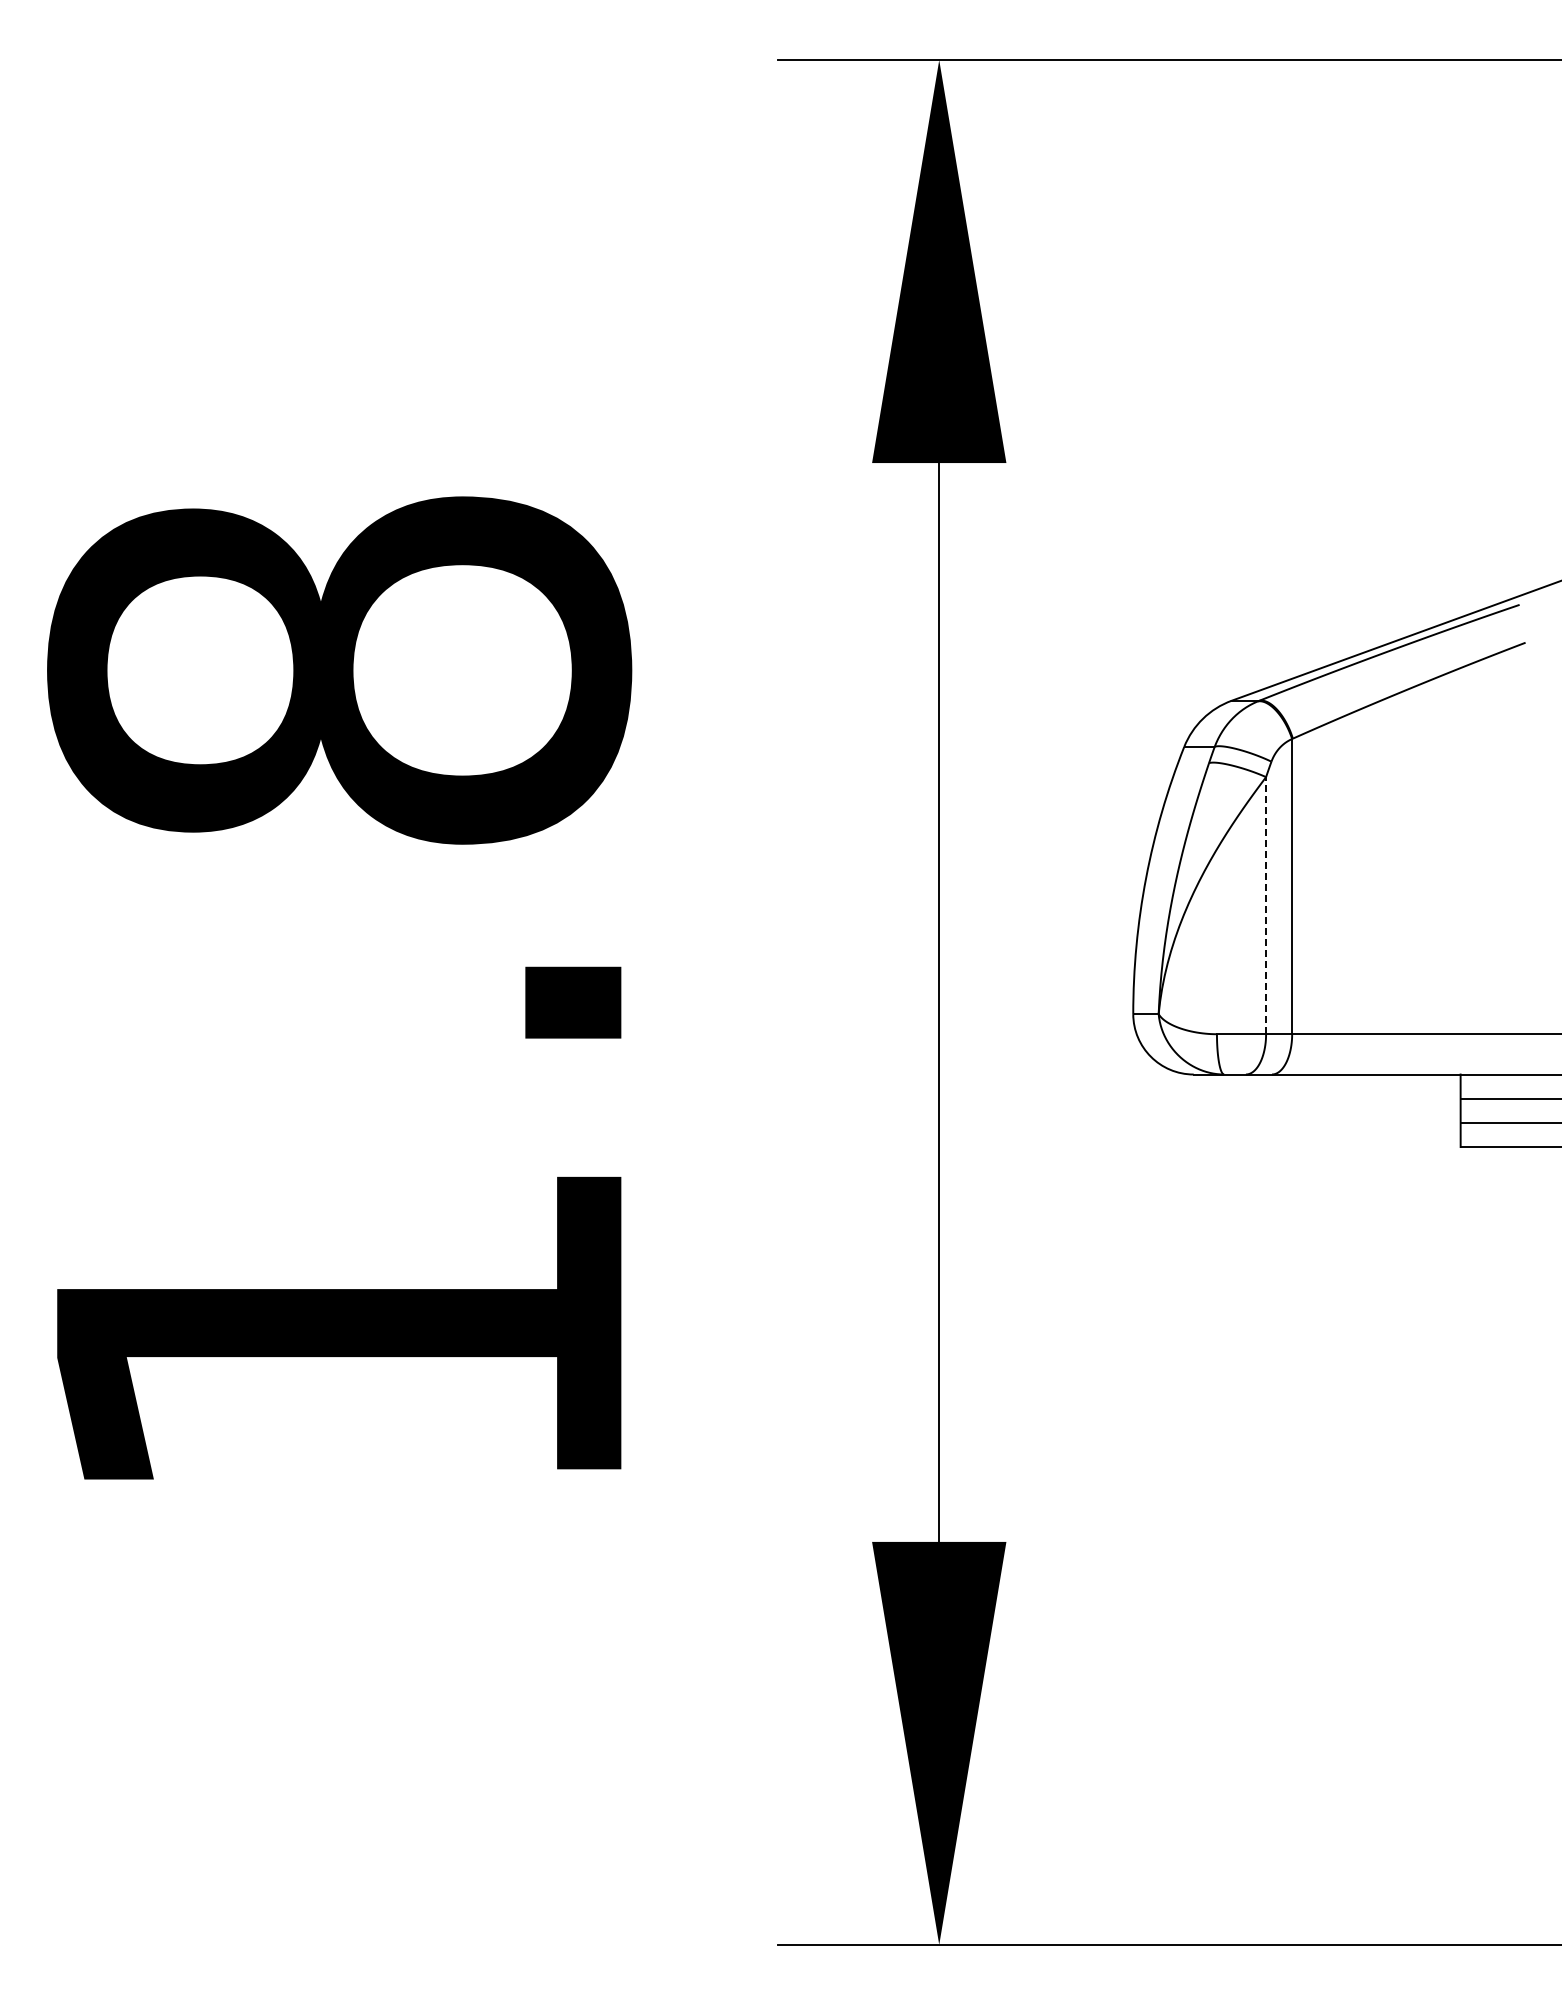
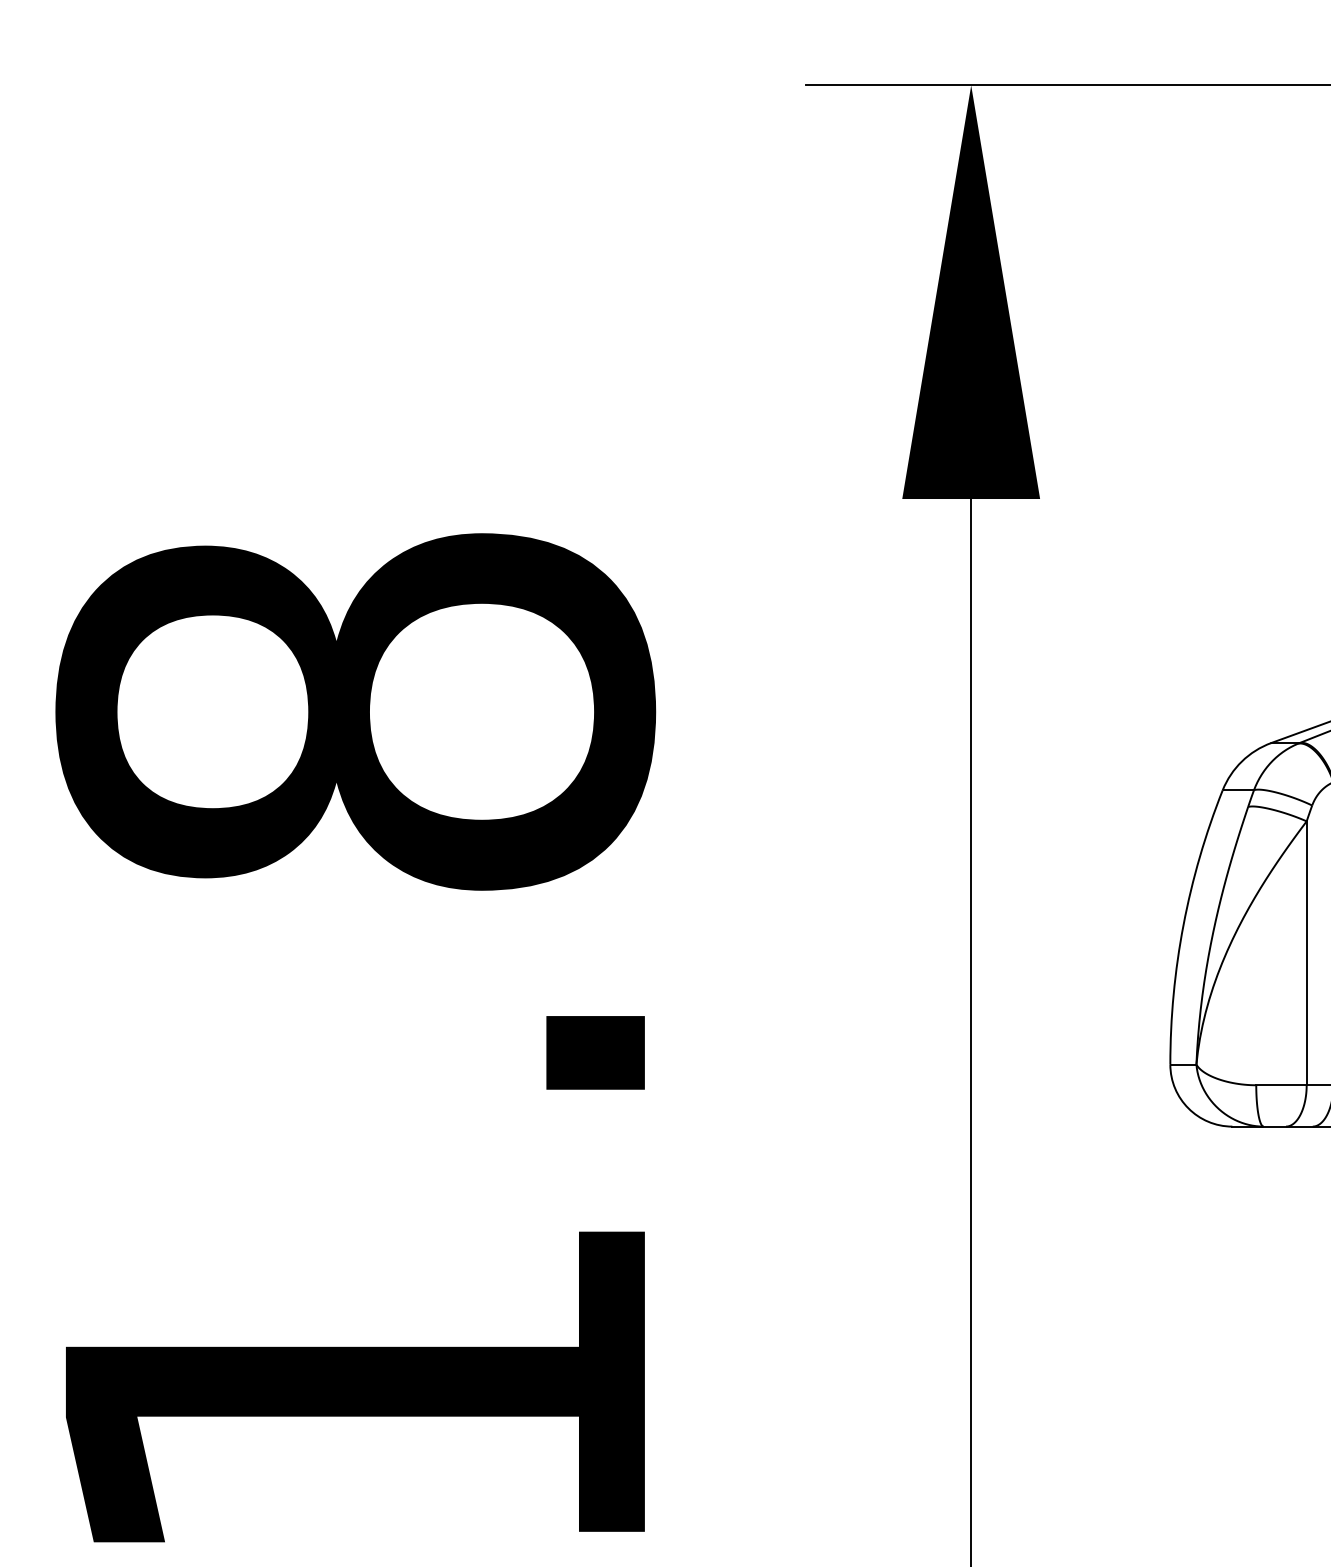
line: (1266, 905) -> (1307, 953), dashed -> solid

